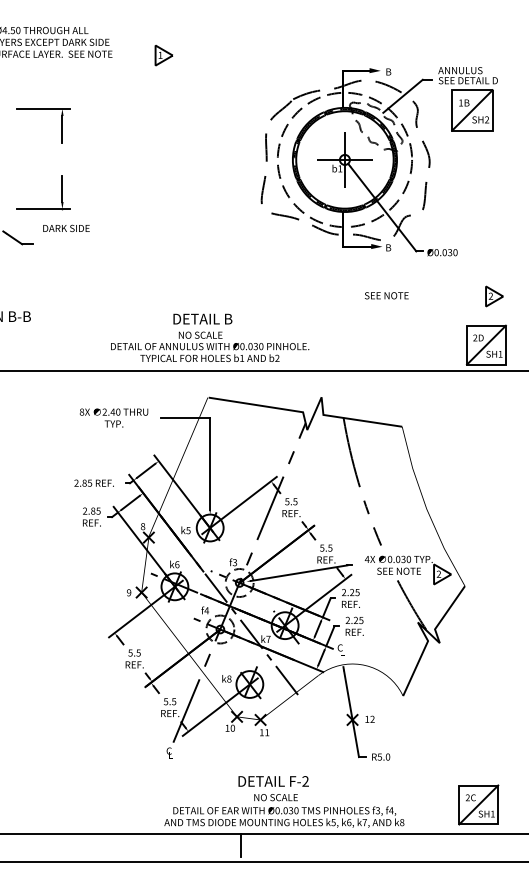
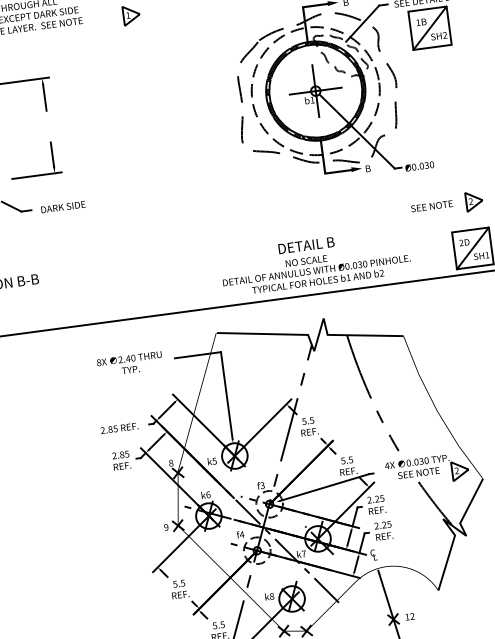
text: (66, 228) -> (63, 207), moved
text: (386, 295) -> (431, 206), moved
text: (210, 337) -> (316, 261), moved

